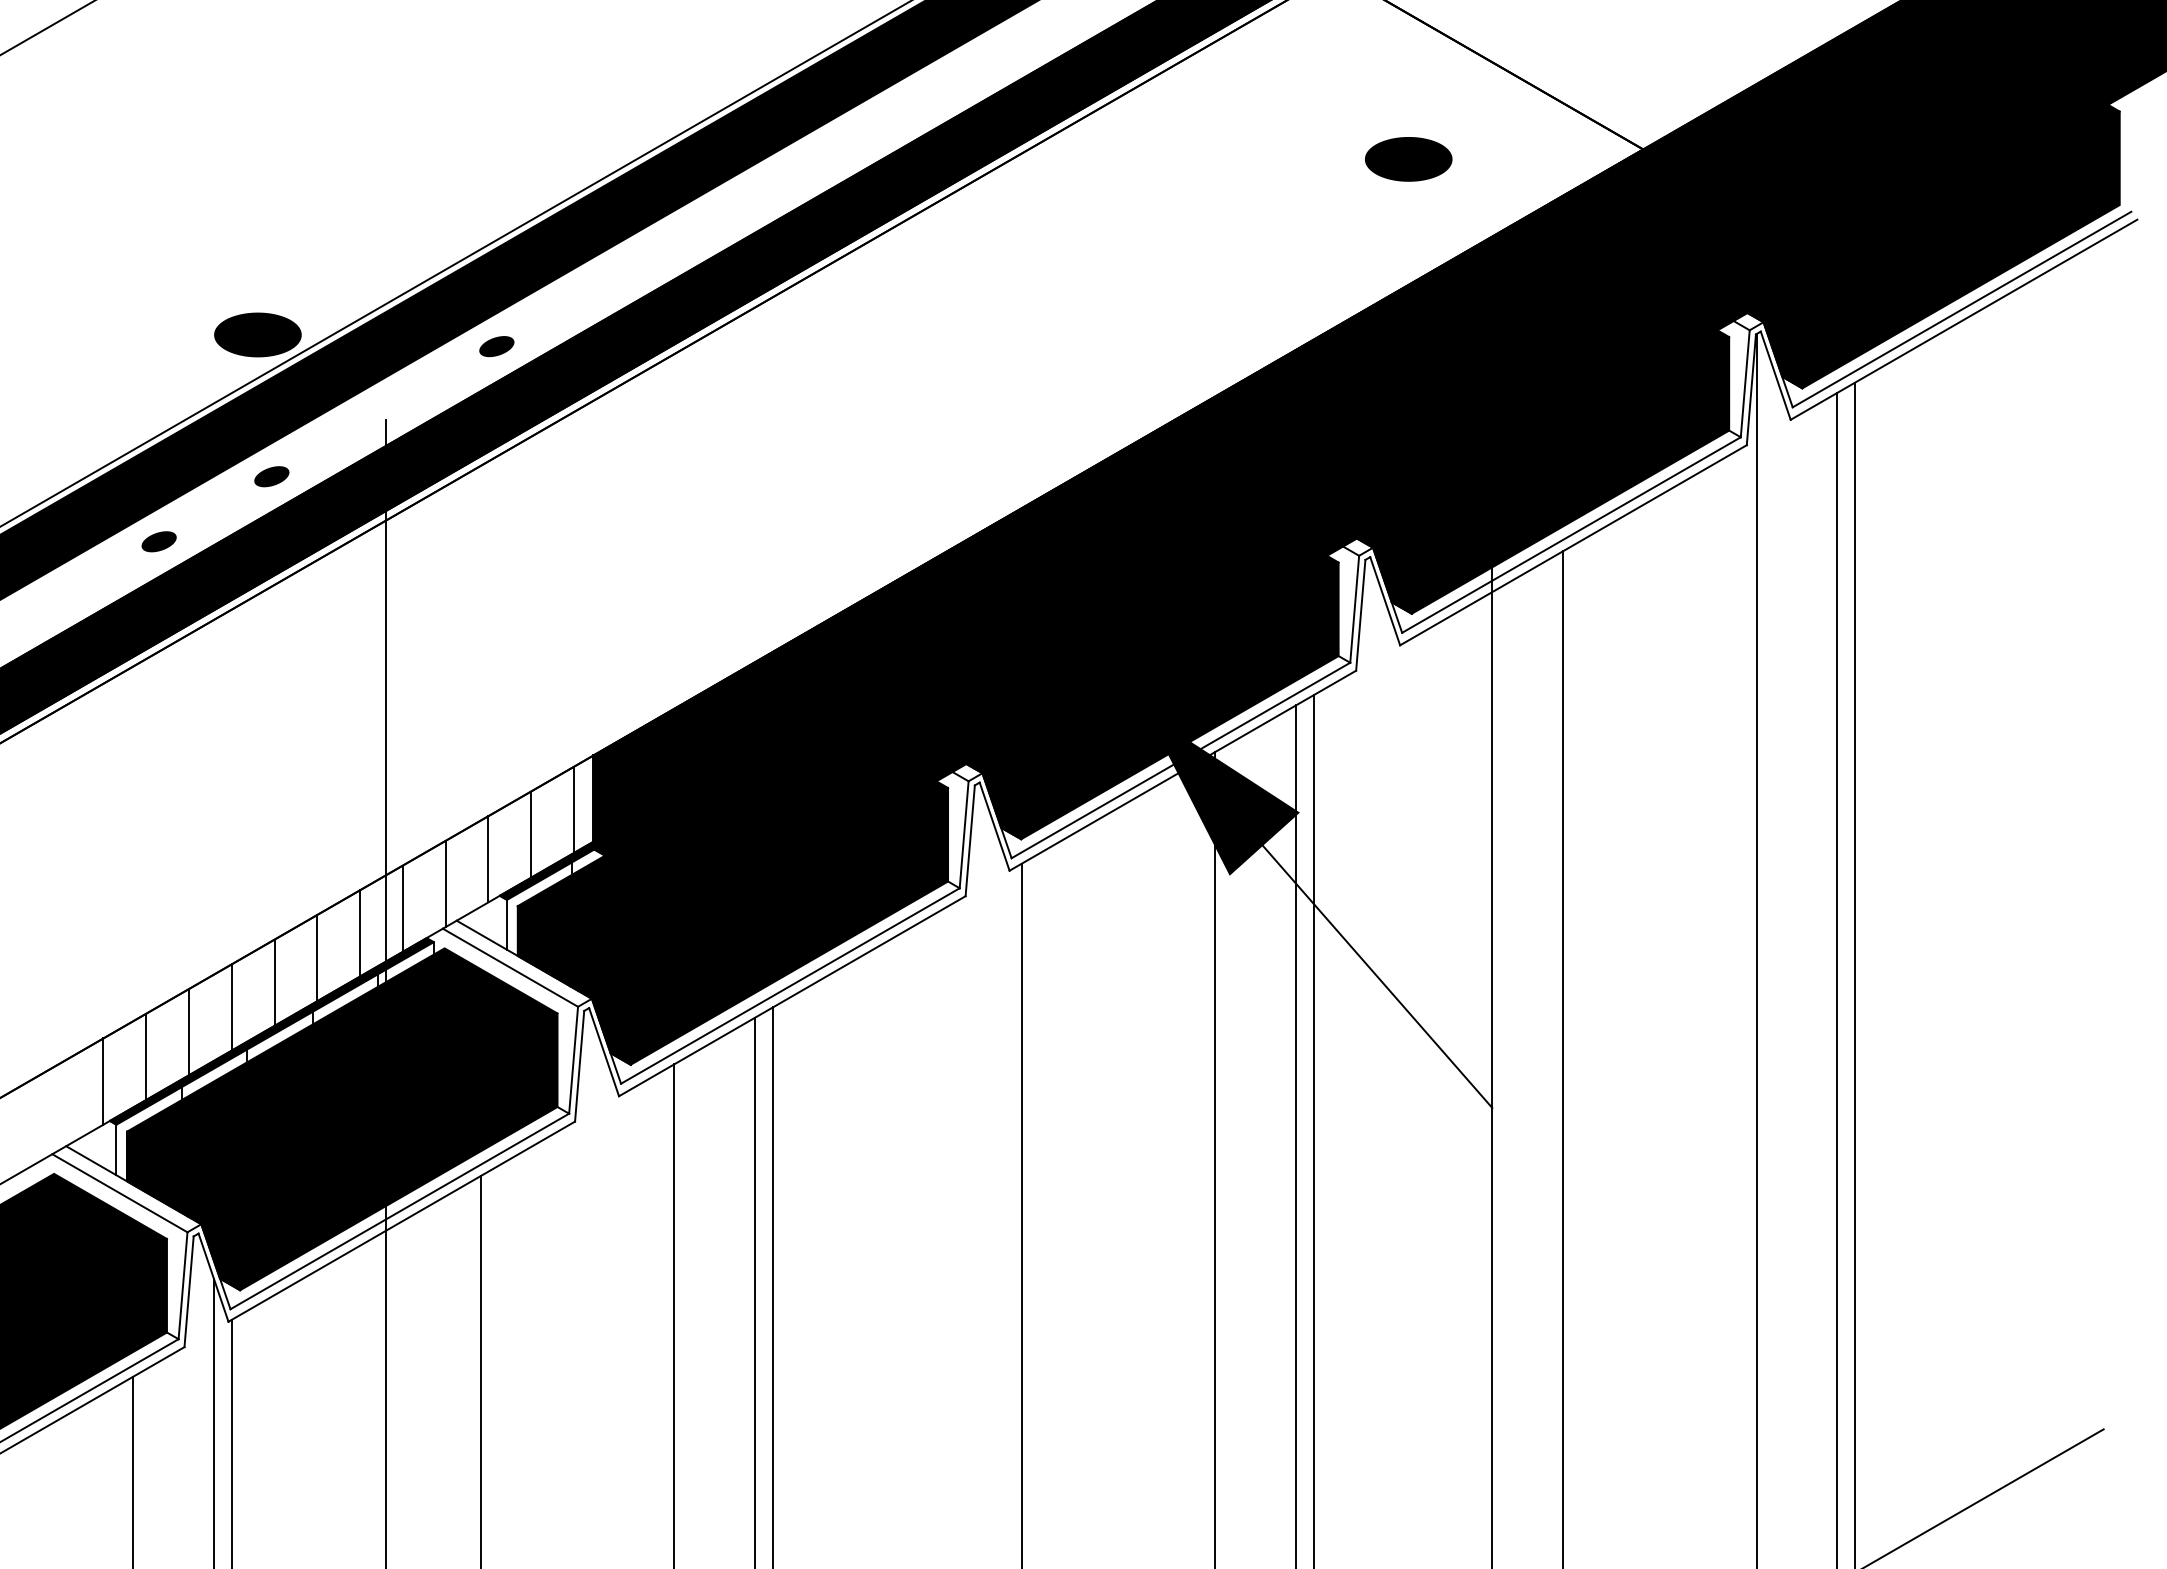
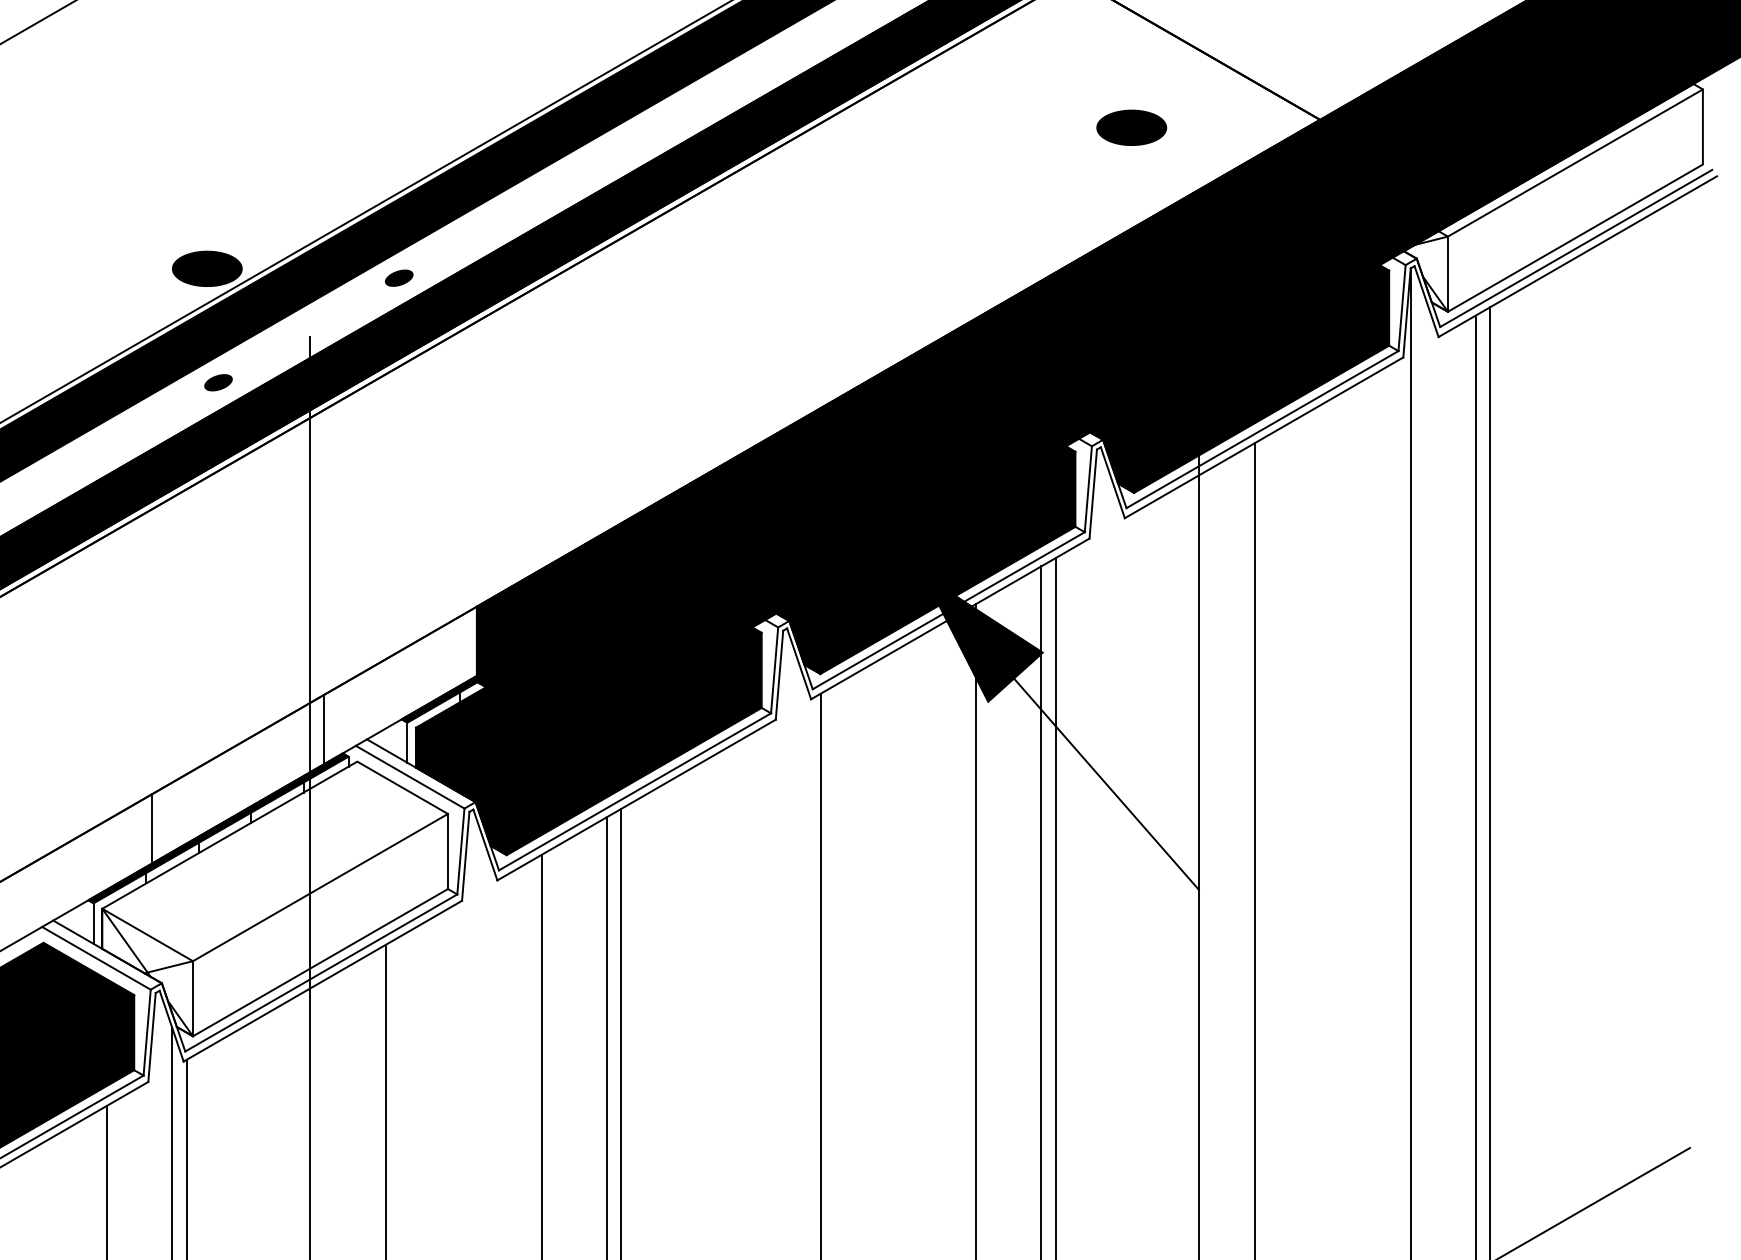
fill: (1933, 246) -> (1553, 197), removed
part: (158, 541) -> (127, 434), removed
line: (573, 809) -> (460, 650), removed
line: (531, 834) -> (427, 670), removed
line: (488, 859) -> (392, 690), removed
line: (445, 883) -> (357, 709), removed
line: (360, 933) -> (289, 749), removed
line: (317, 957) -> (255, 768), removed
line: (274, 982) -> (220, 789), removed
line: (231, 1007) -> (186, 809), removed
line: (146, 1056) -> (117, 848), removed
line: (103, 1081) -> (83, 868), removed
fill: (342, 1119) -> (275, 899), removed

